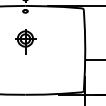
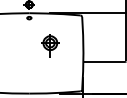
part: (25, 41) -> (50, 45), moved

